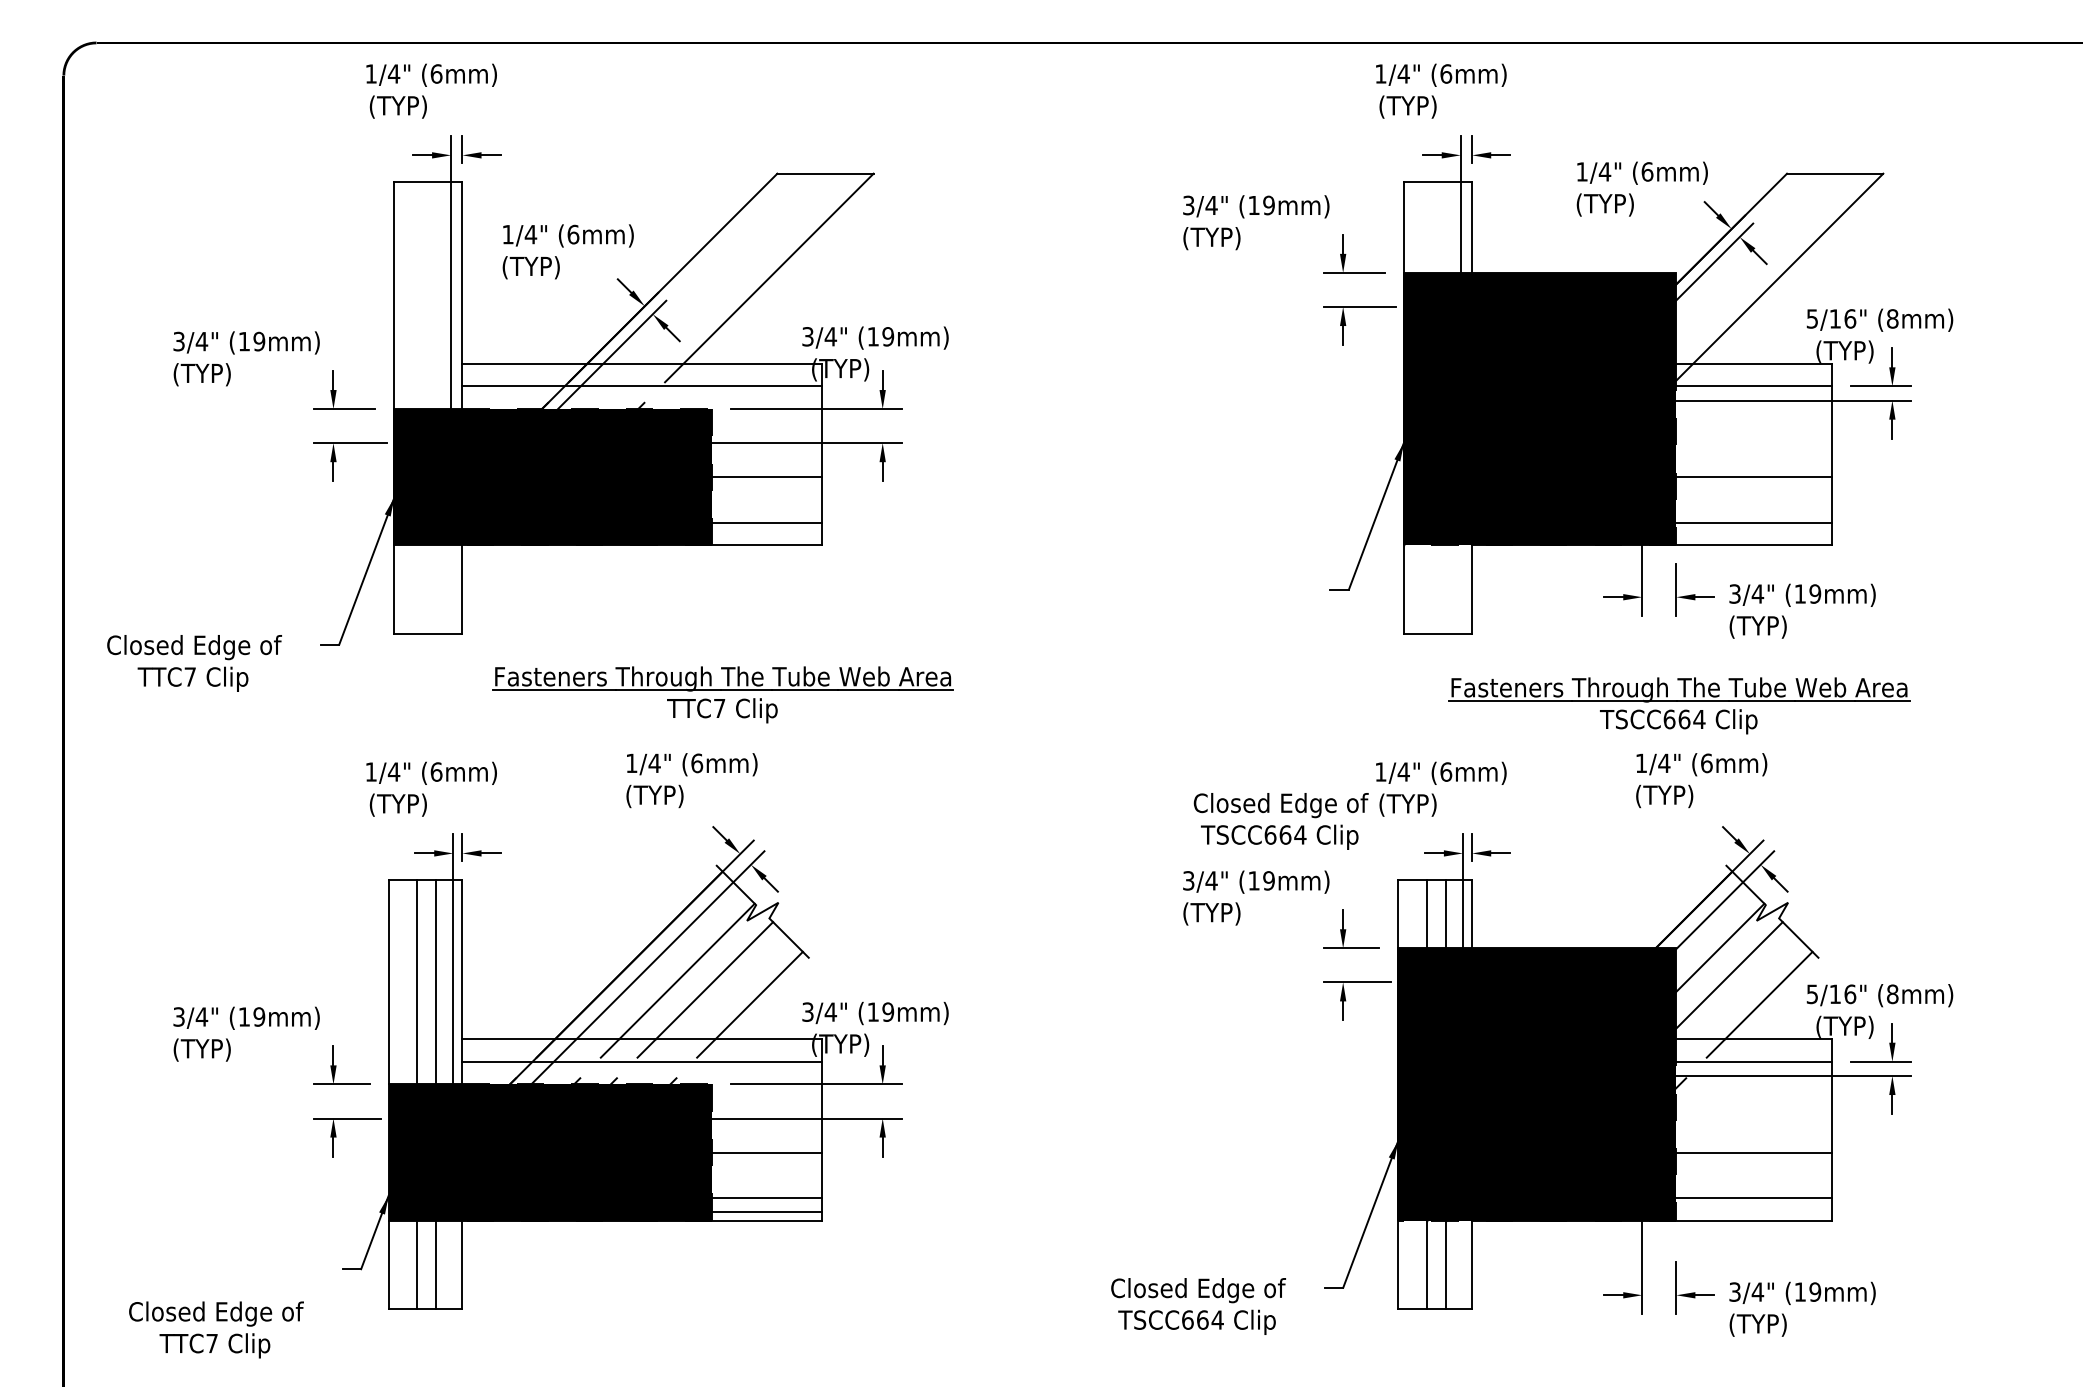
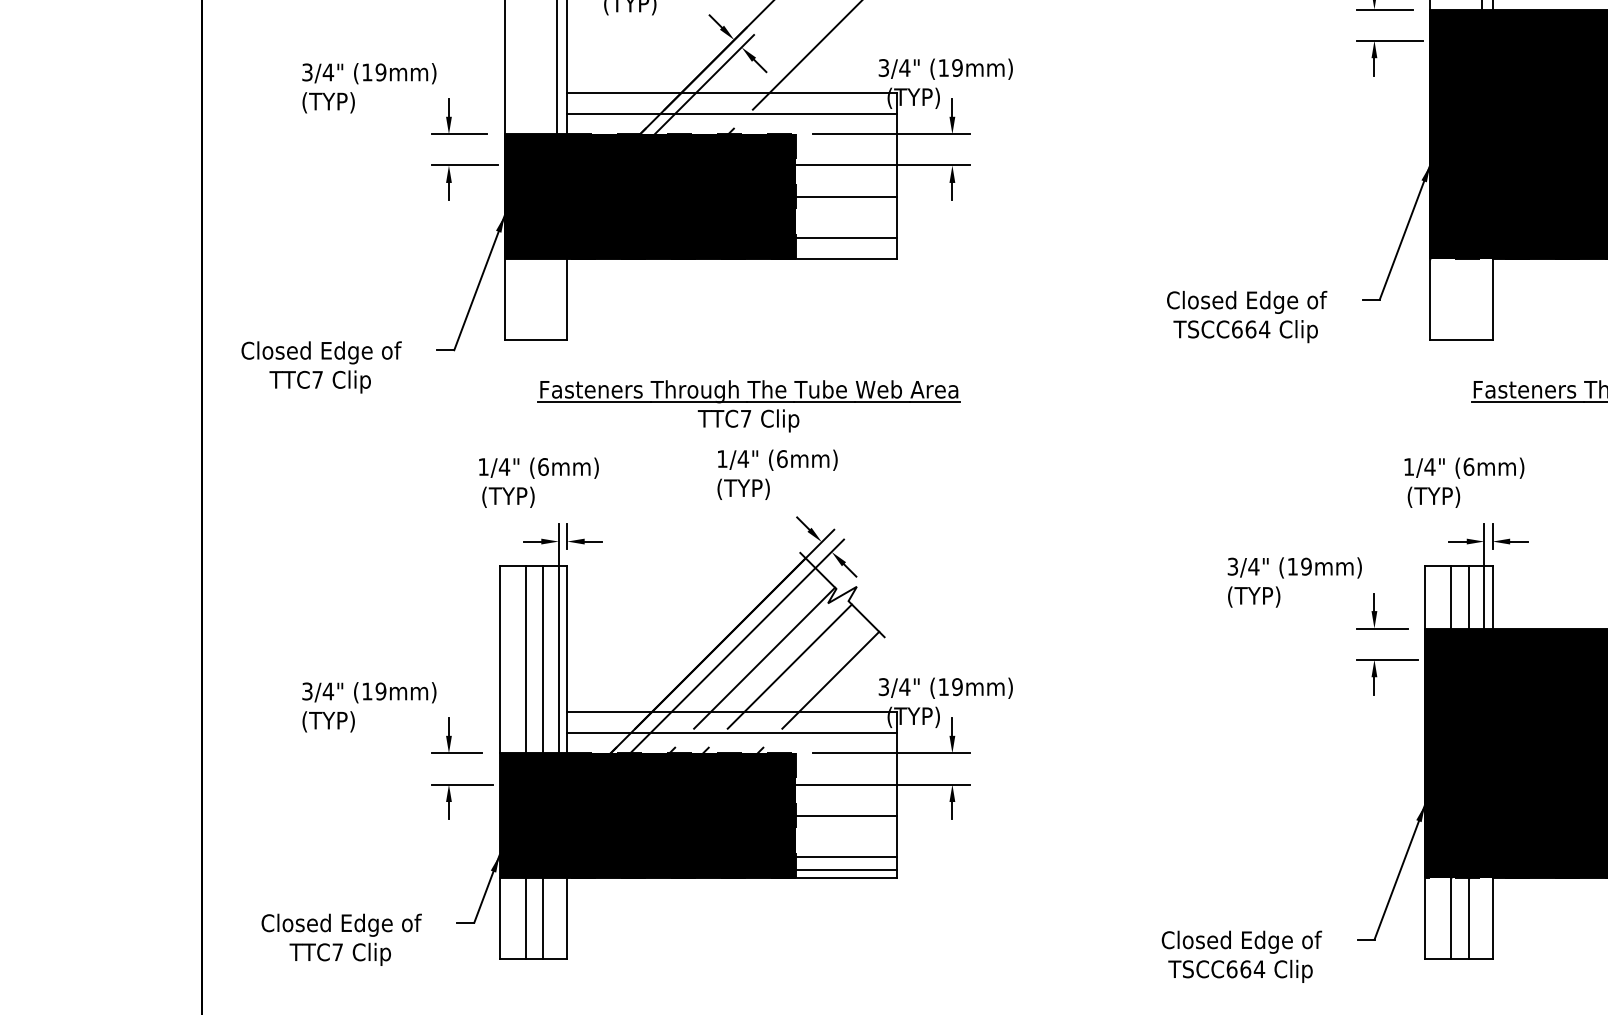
part: (722, 694) -> (748, 405), moved
text: (1280, 821) -> (1246, 317), moved
text: (216, 1329) -> (341, 939), moved

